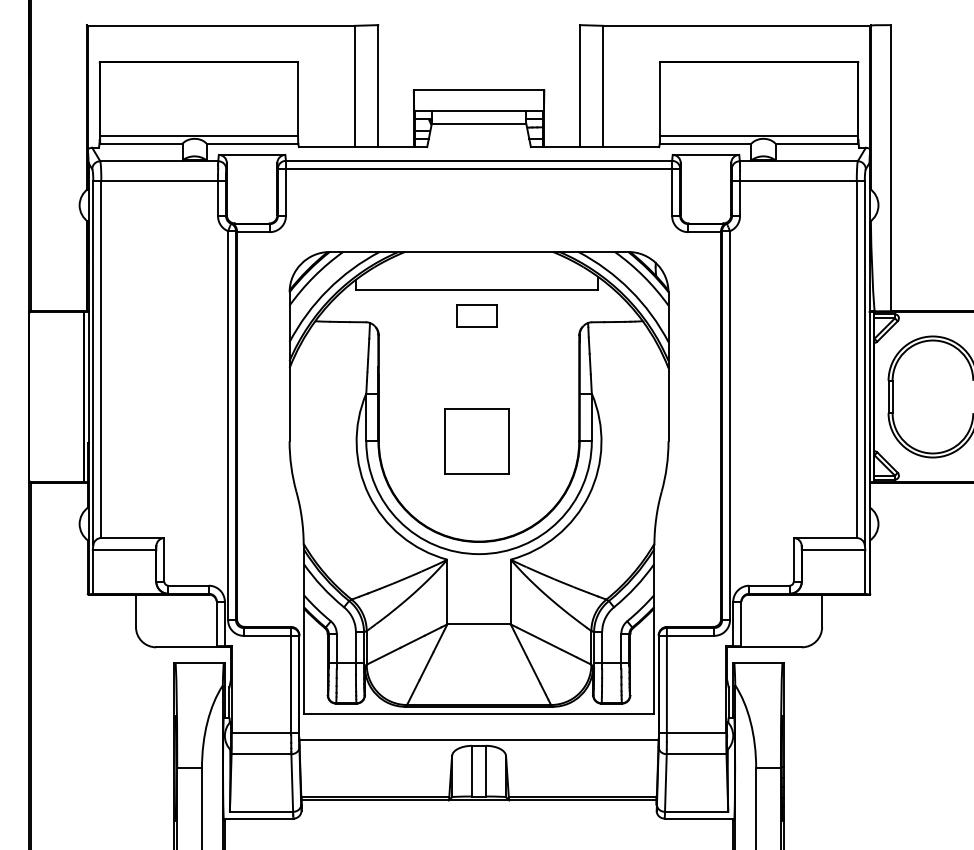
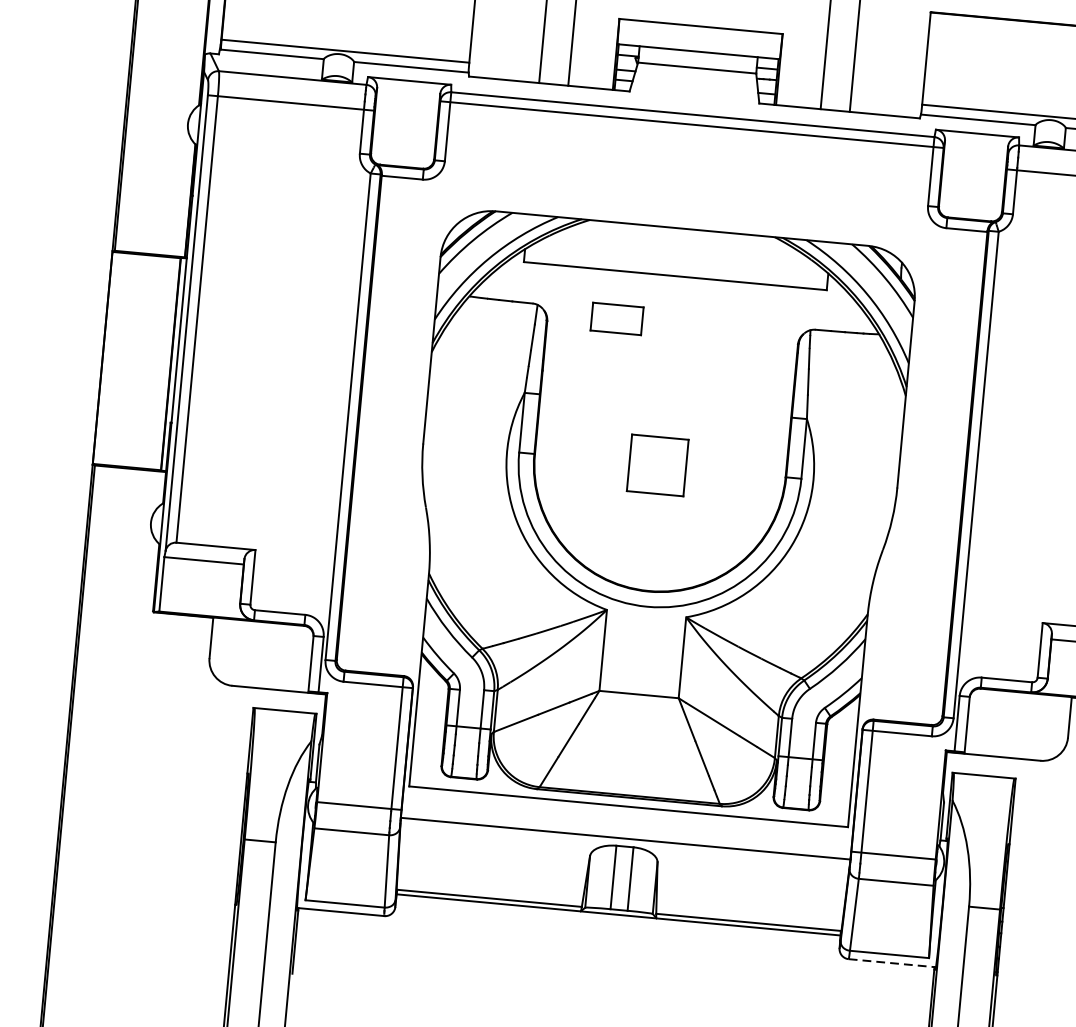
part: (476, 315) -> (616, 317), moved
part: (476, 441) -> (657, 465), size x0.7
line: (699, 818) -> (892, 963), solid -> dashed

